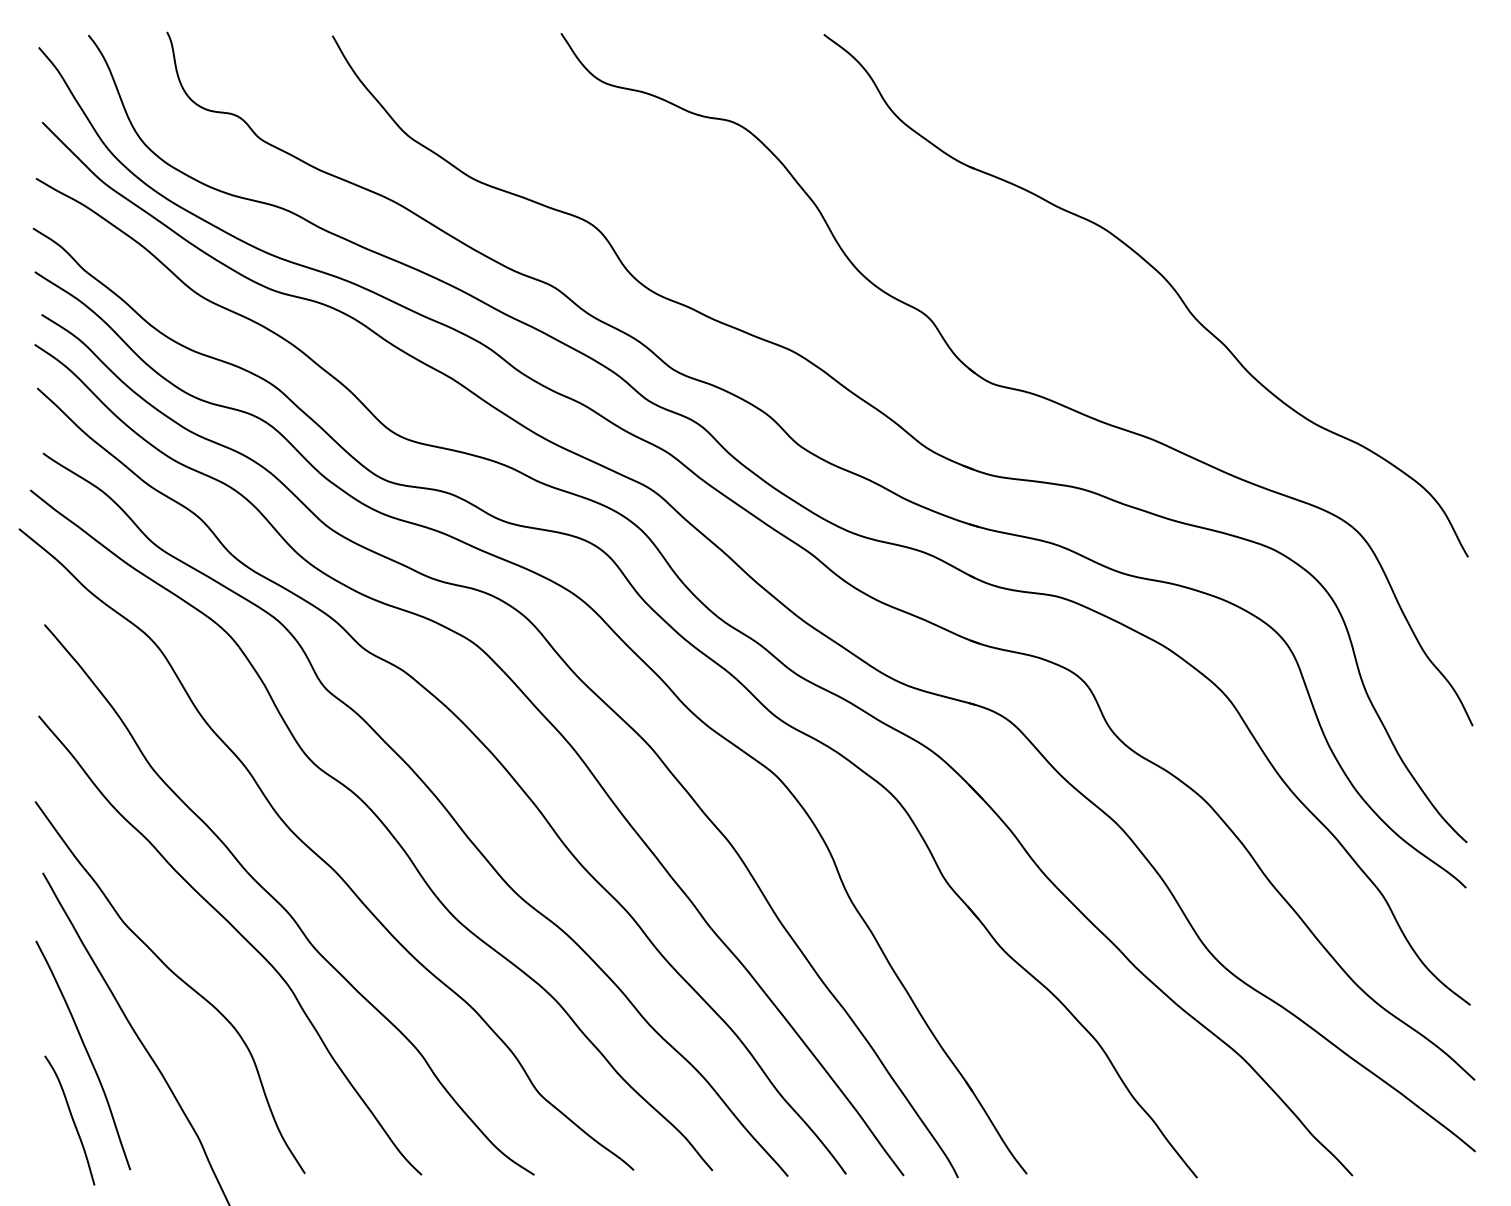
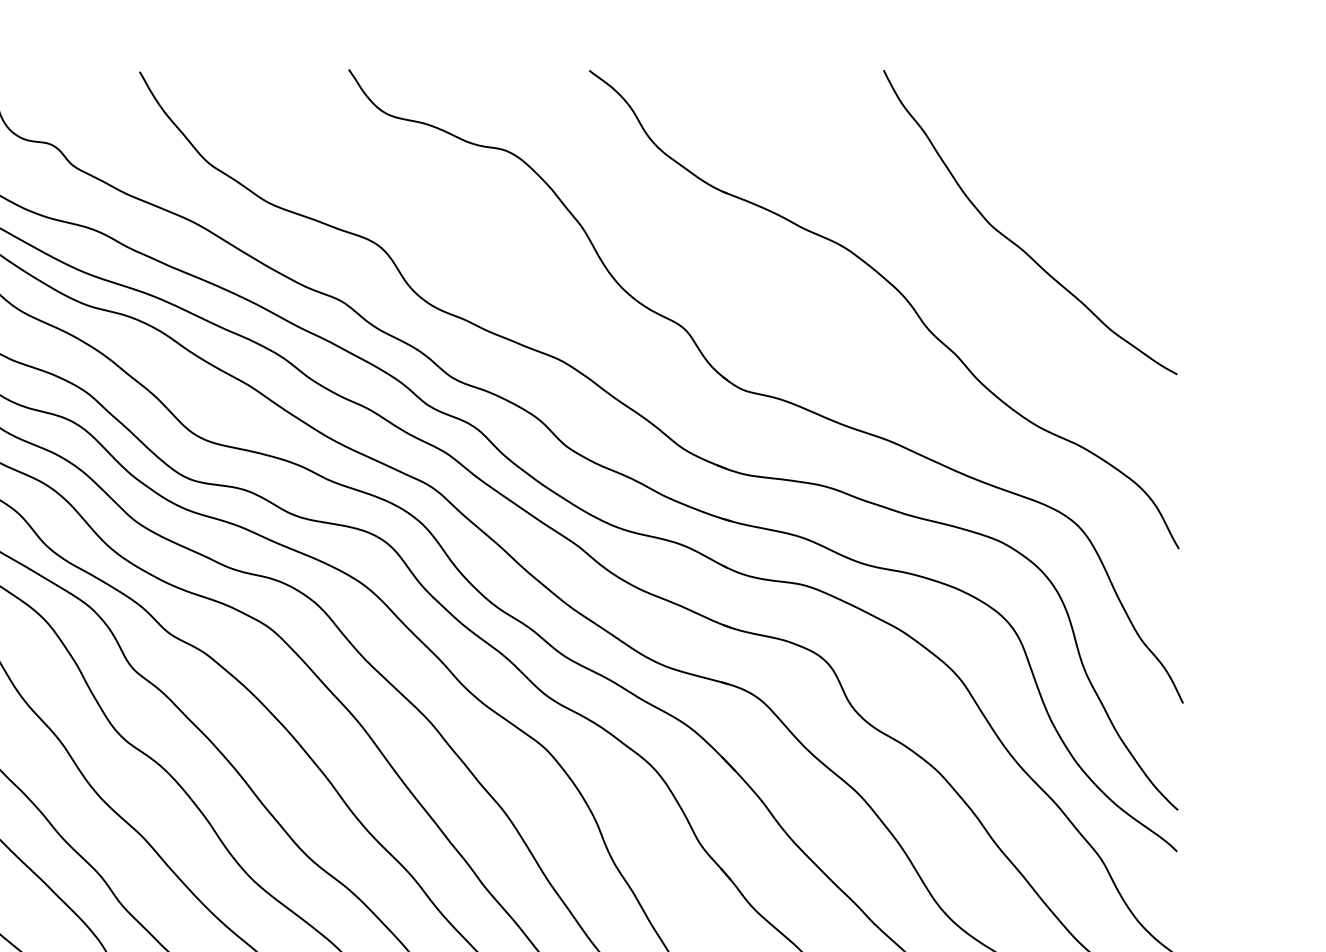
curve: (1287, 221) -> (1013, 241), added

